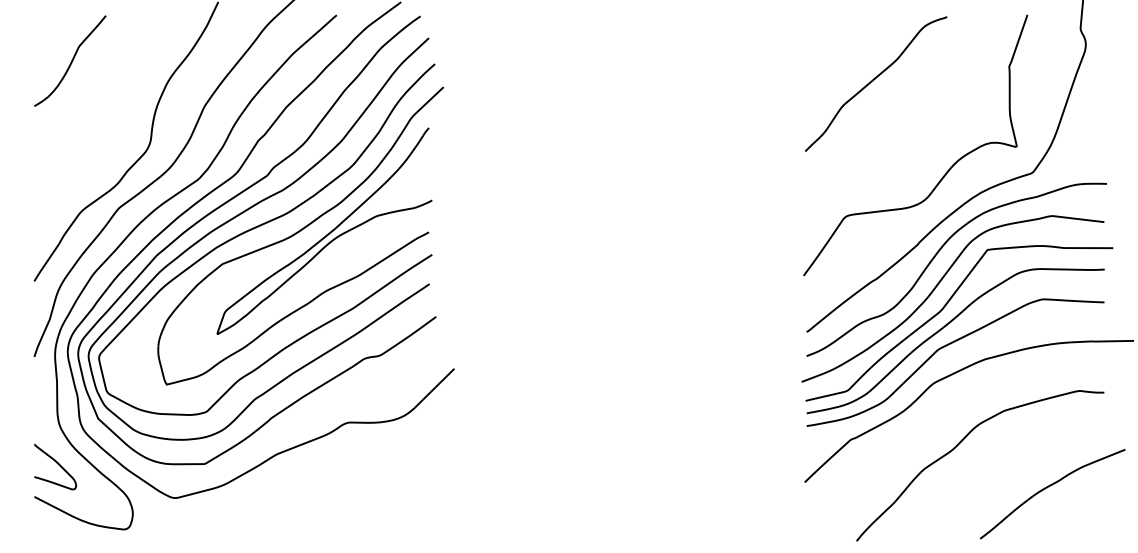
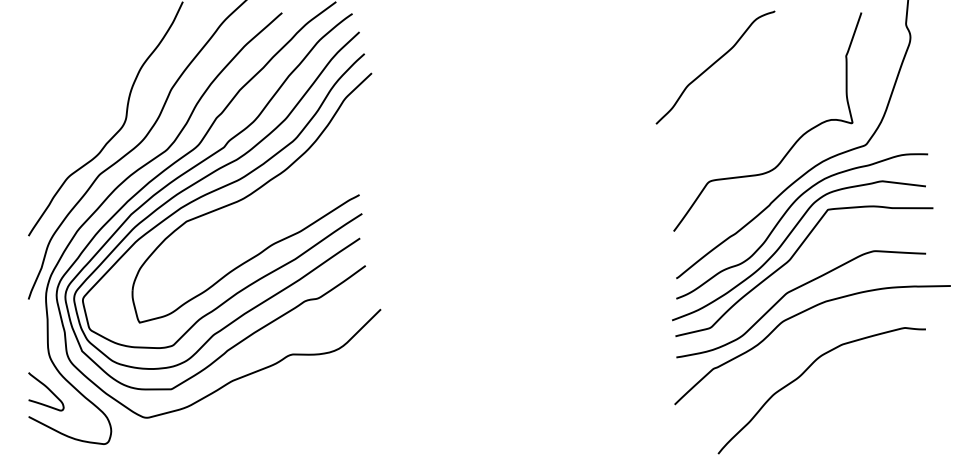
curve: (71, 61) -> (59, 51), removed
curve: (873, 81) -> (713, 65), moved
curve: (326, 234) -> (273, 196), removed
curve: (946, 327) -> (793, 274), removed
curve: (1050, 486) -> (880, 408), removed

